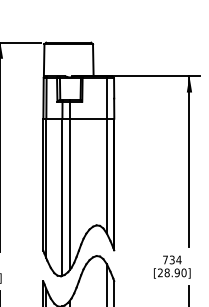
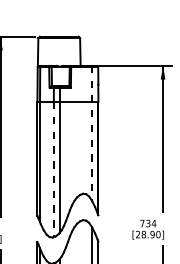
line: (106, 155) -> (91, 133), solid -> dashed
line: (62, 197) -> (53, 169), solid -> dashed

